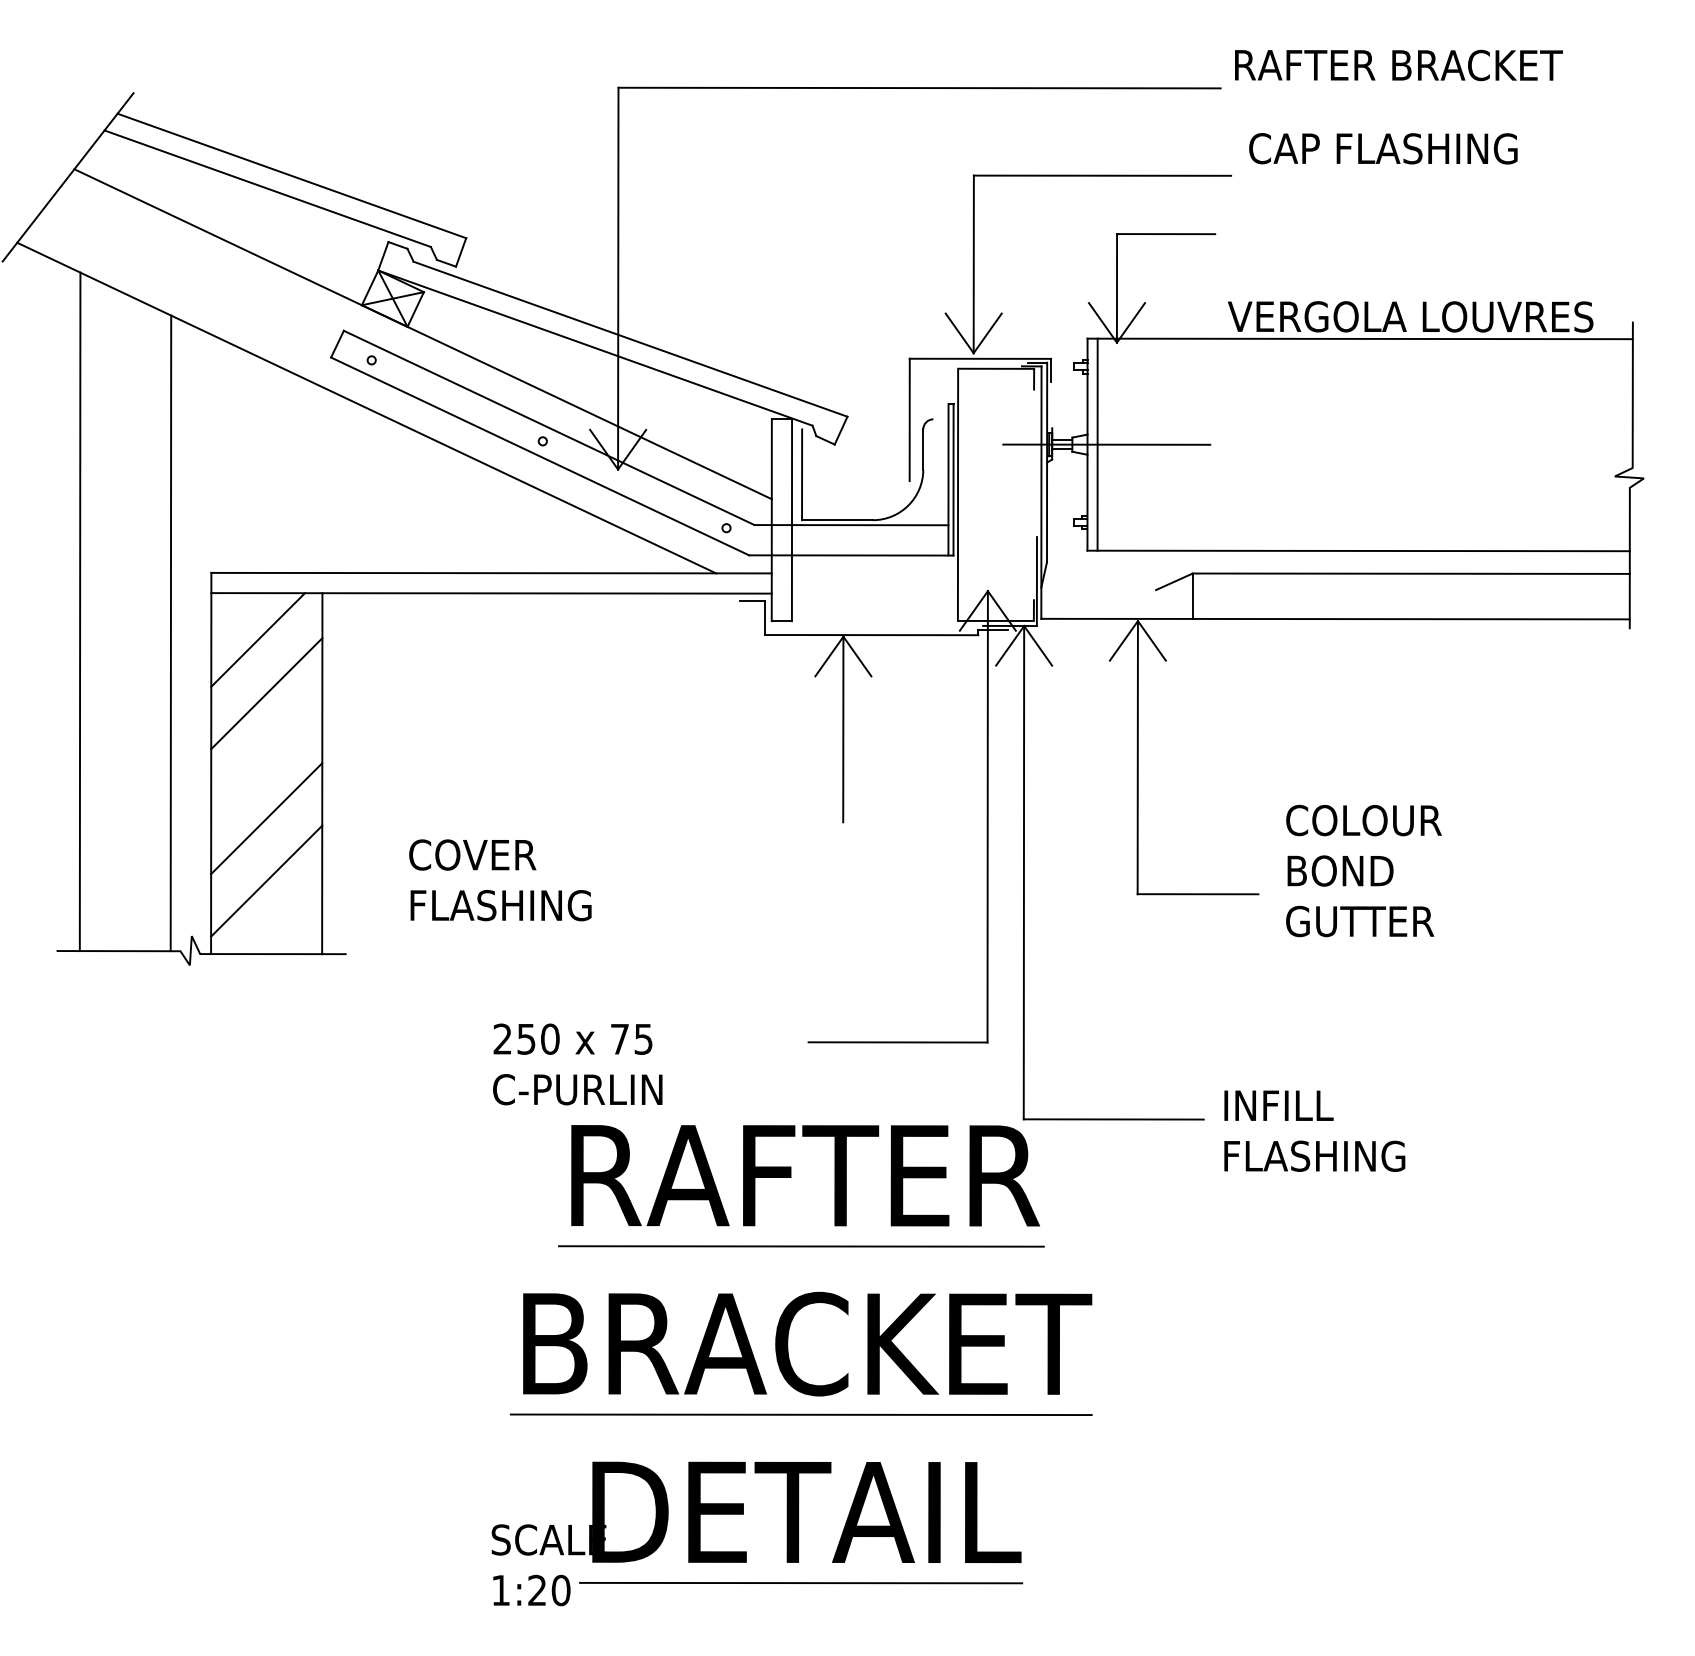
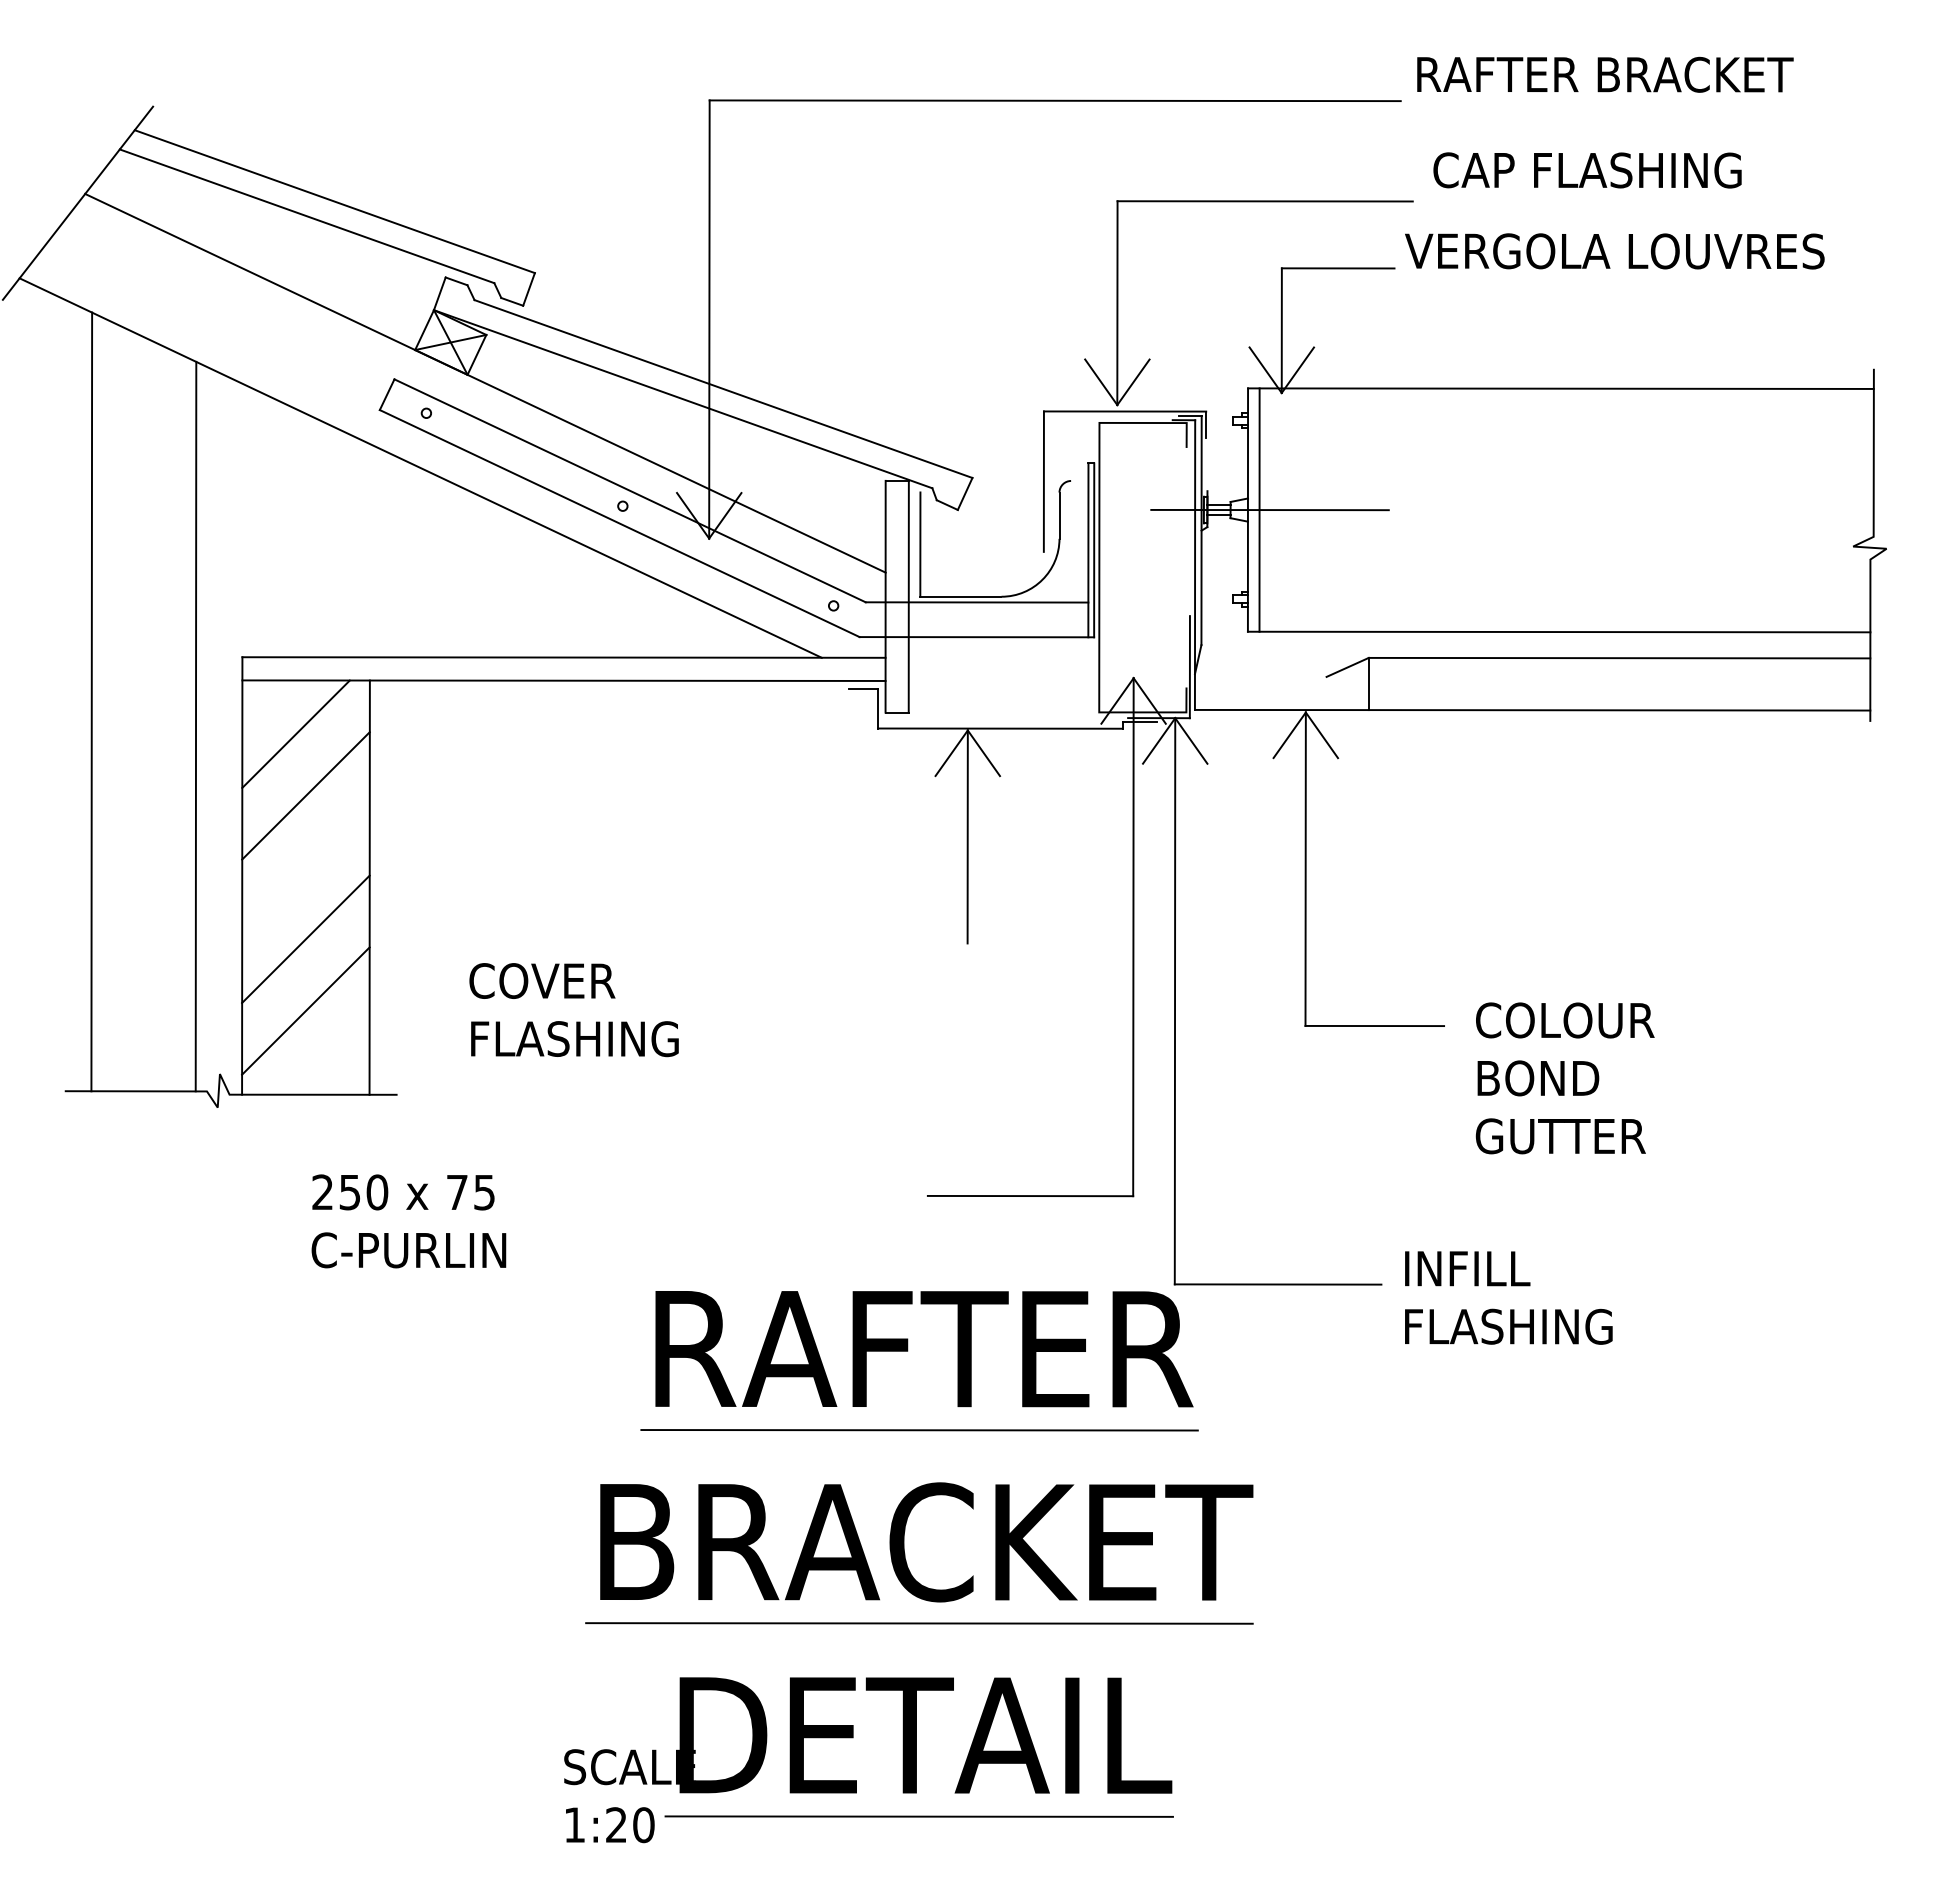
text: (1410, 316) -> (1614, 251), moved
text: (1363, 871) -> (1564, 1078), moved
text: (577, 1064) -> (408, 1221), moved

